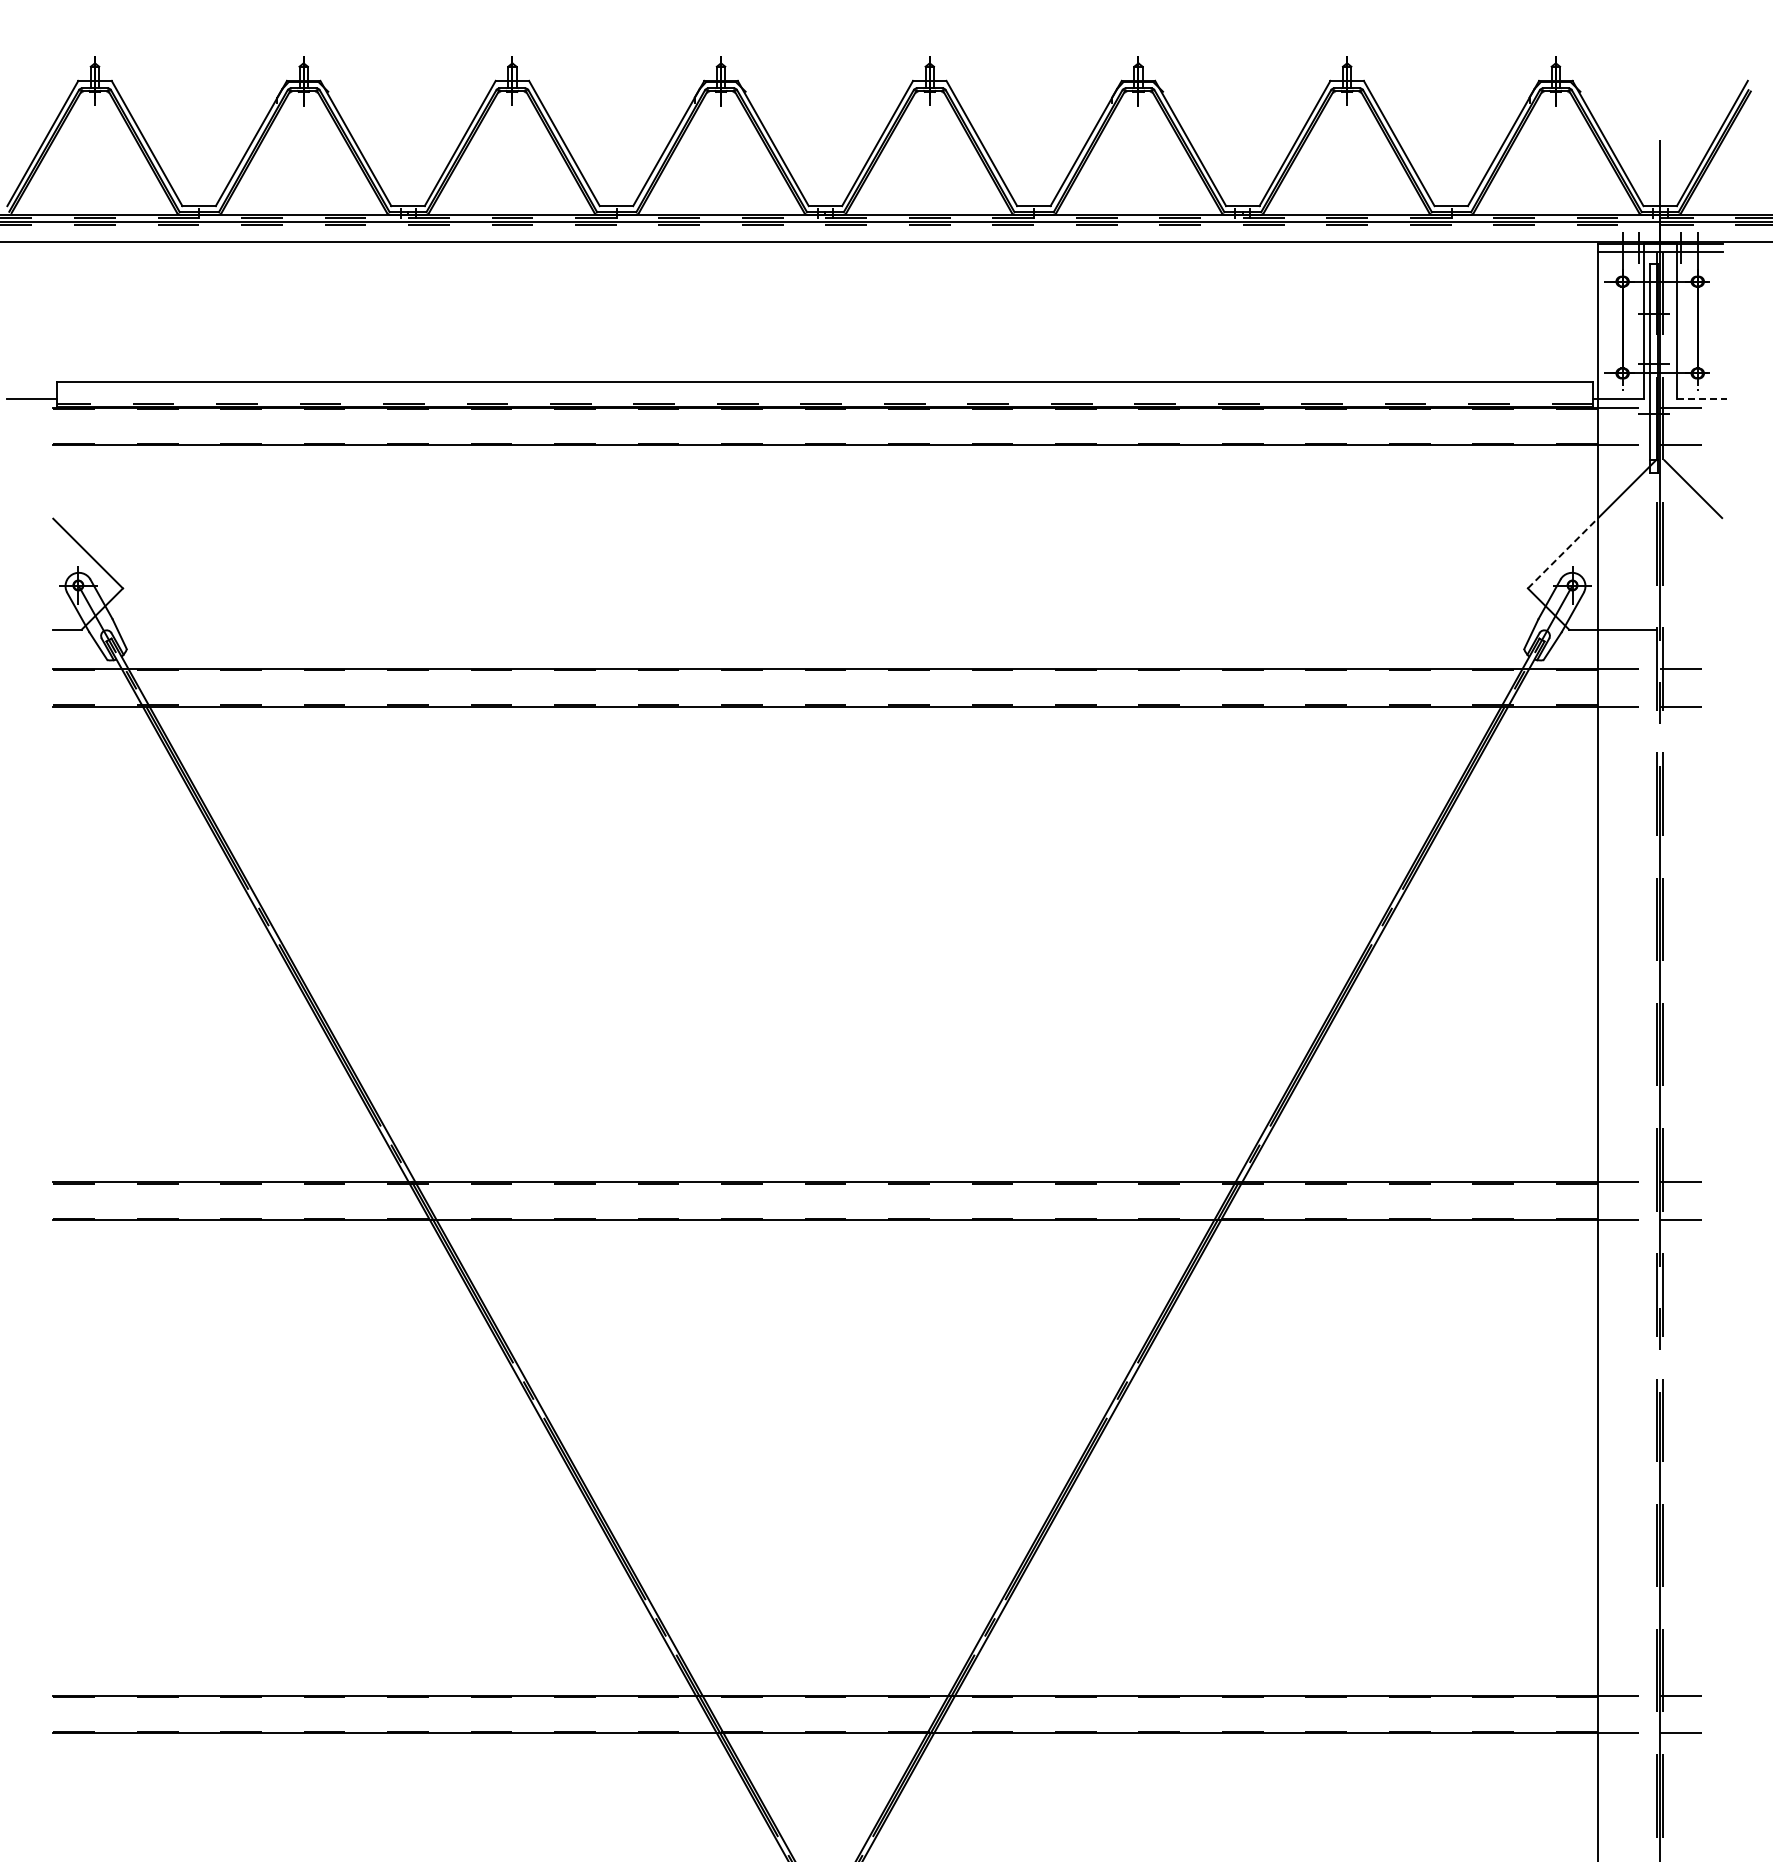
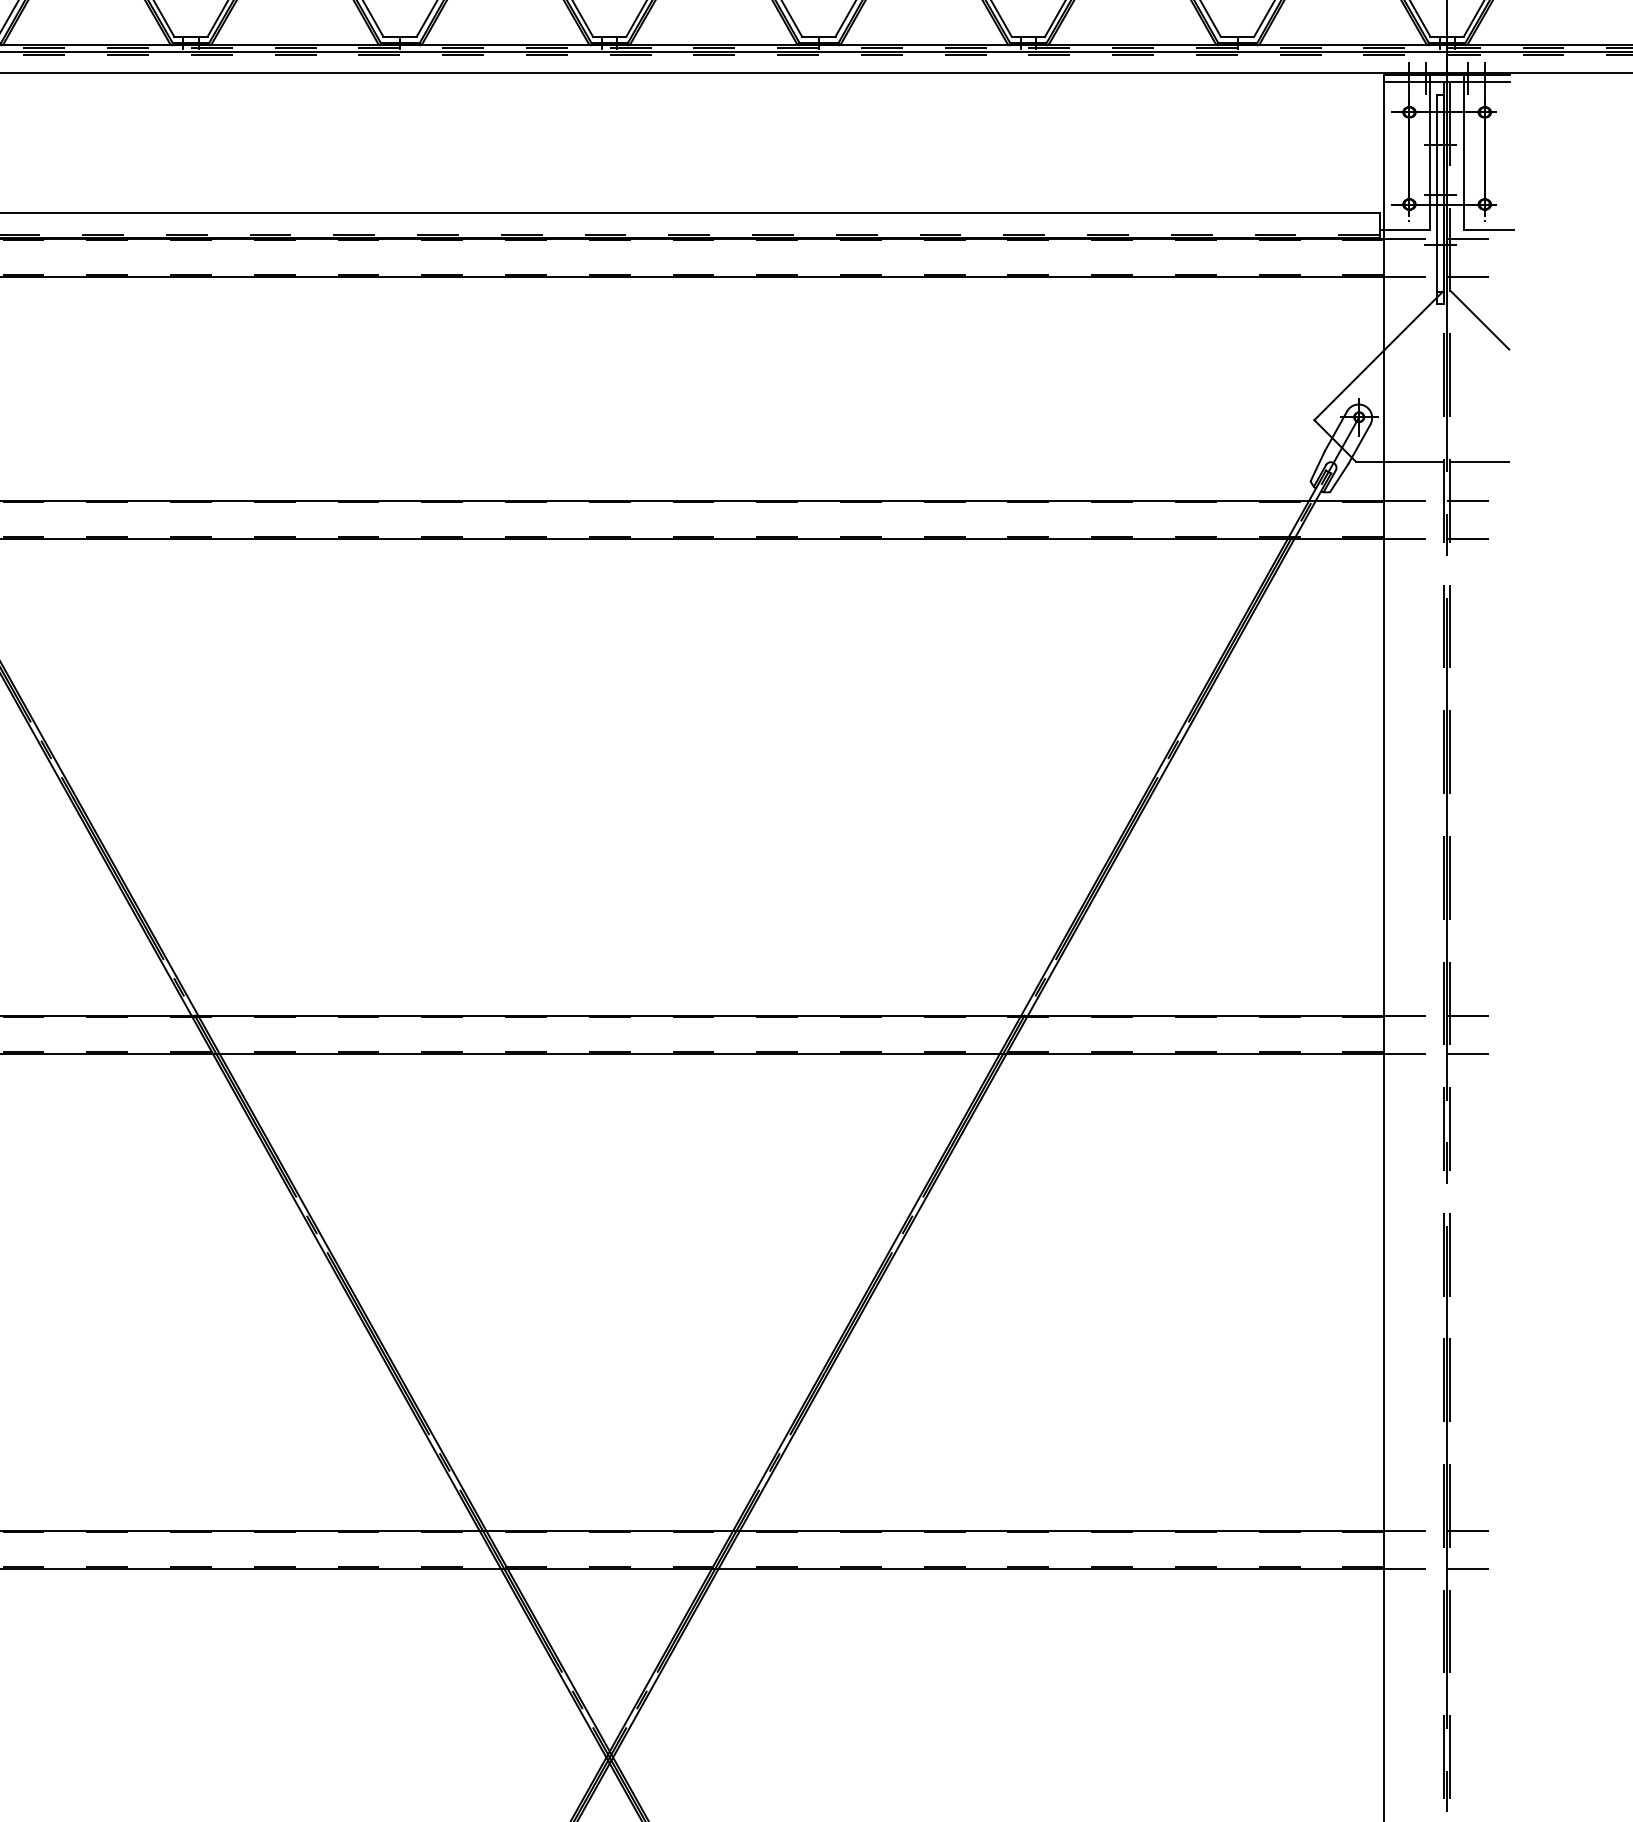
line: (1702, 398) -> (1489, 229), dashed -> solid
line: (1563, 553) -> (1350, 385), dashed -> solid
line: (1692, 629) -> (1479, 461), added

